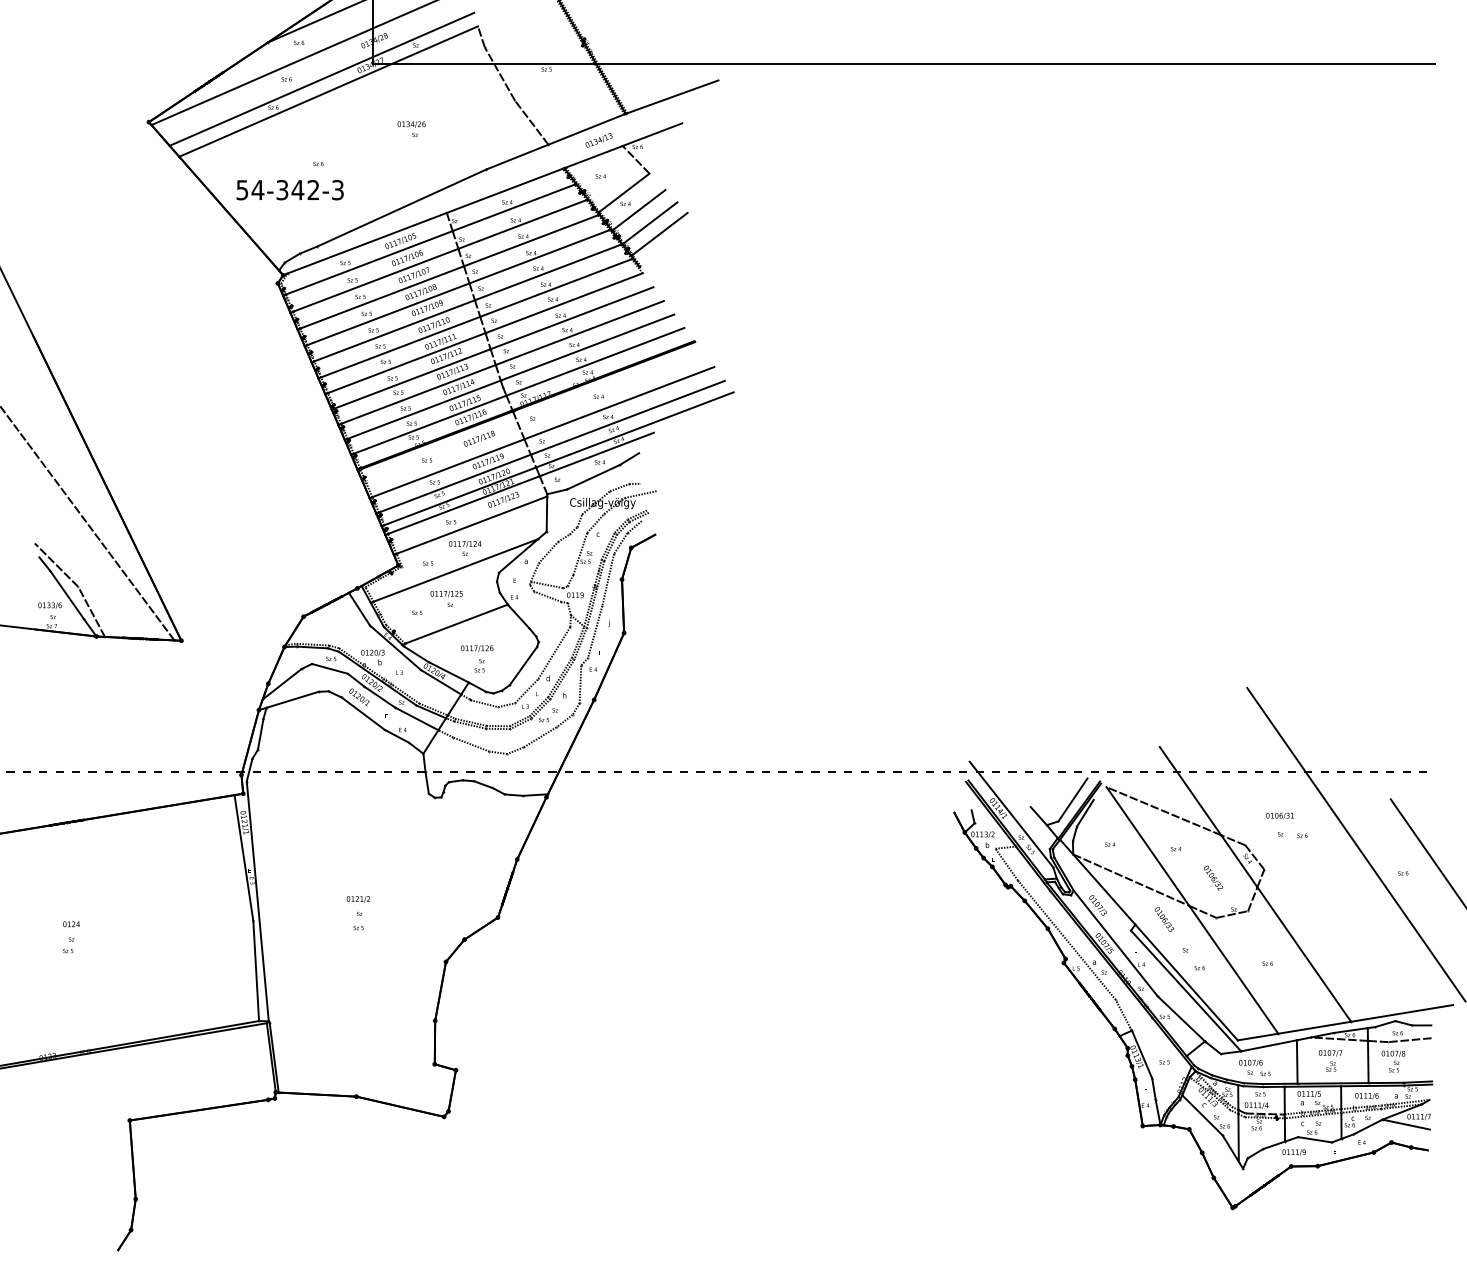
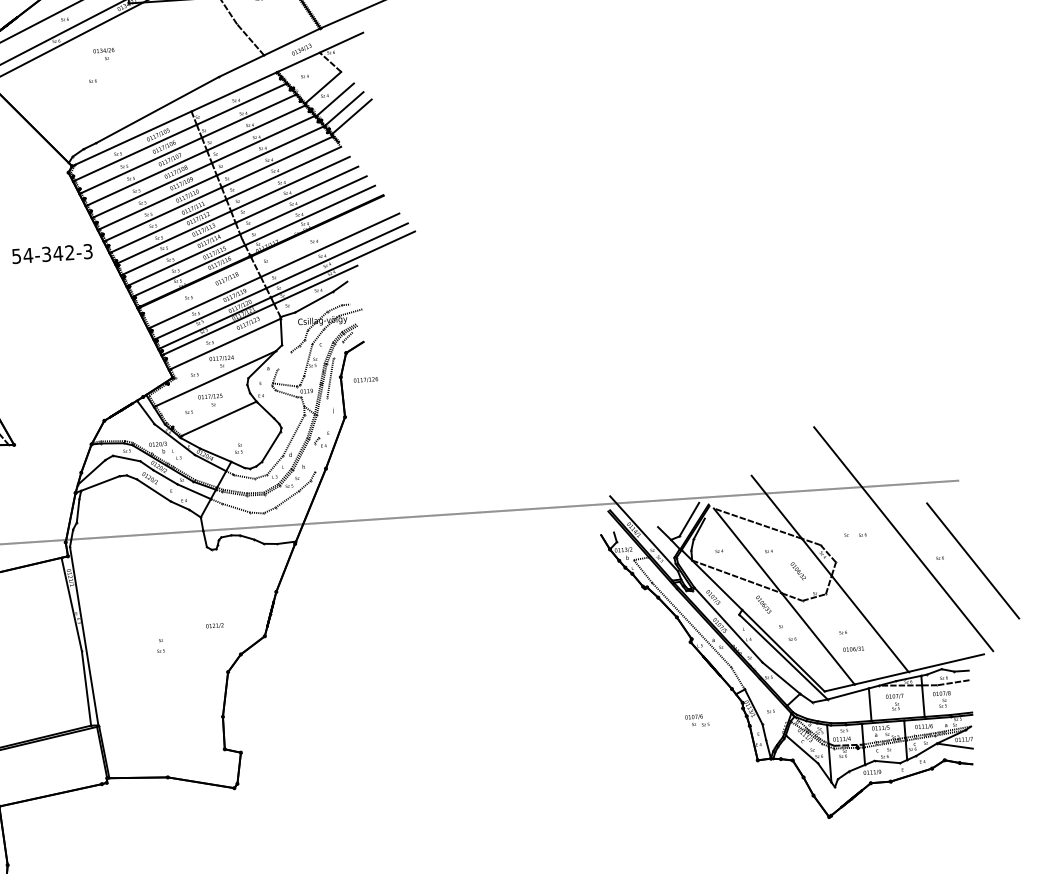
text: (411, 128) -> (103, 53), moved
text: (289, 190) -> (51, 254), moved
line: (620, 543) -> (337, 350), removed
line: (548, 552) -> (284, 360), removed
line: (595, 631) -> (323, 417), removed
text: (477, 648) -> (366, 379), moved
line: (580, 684) -> (314, 457), removed
text: (1279, 815) -> (853, 649), moved
text: (358, 899) -> (214, 626), moved
text: (1254, 1067) -> (697, 720), moved

